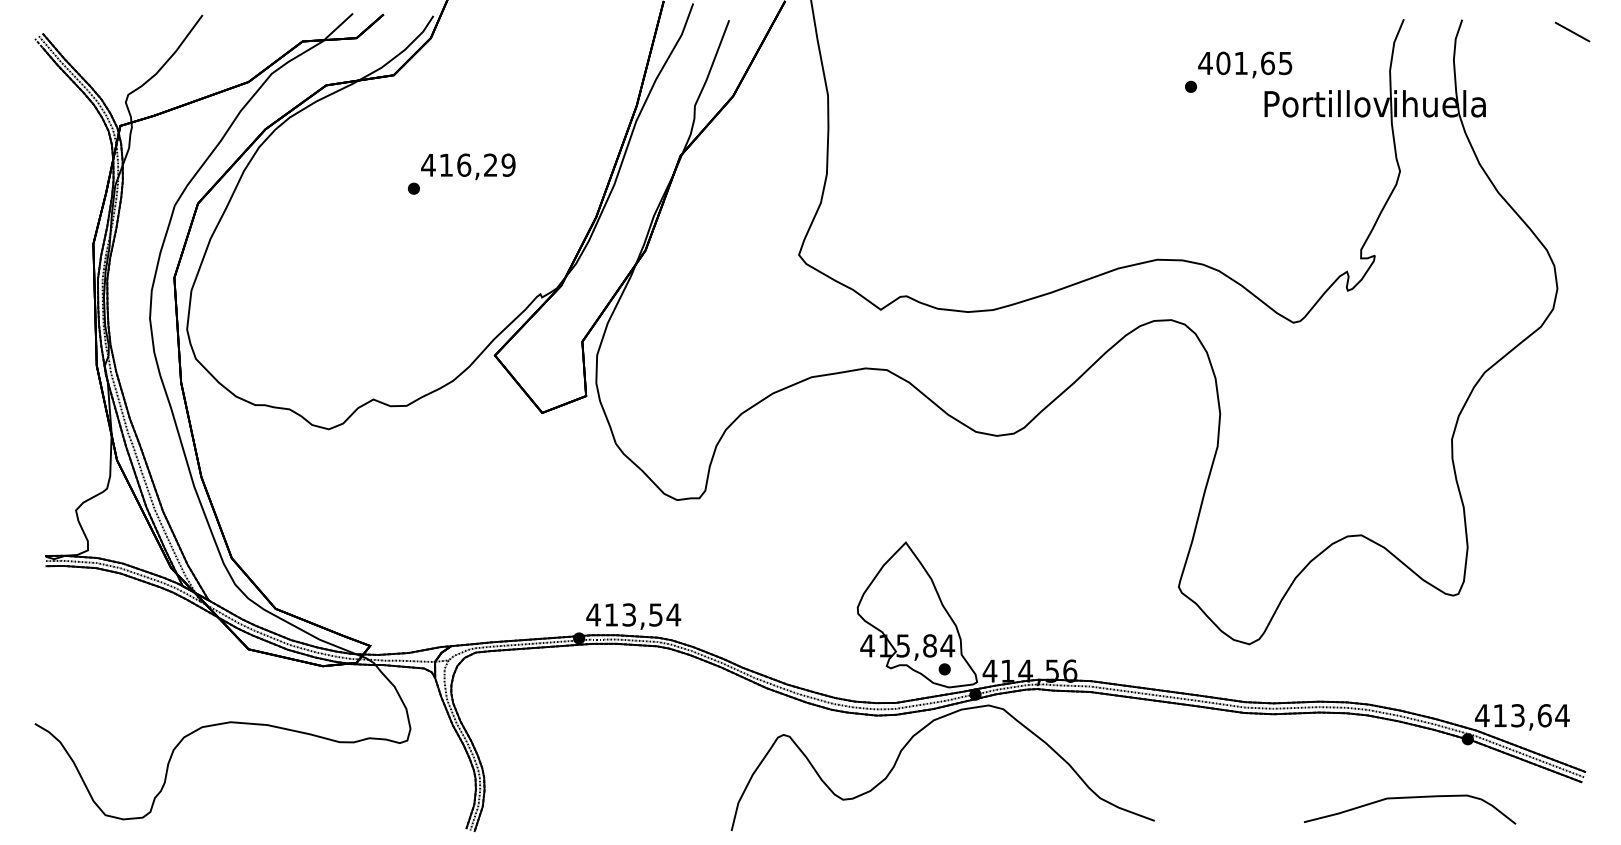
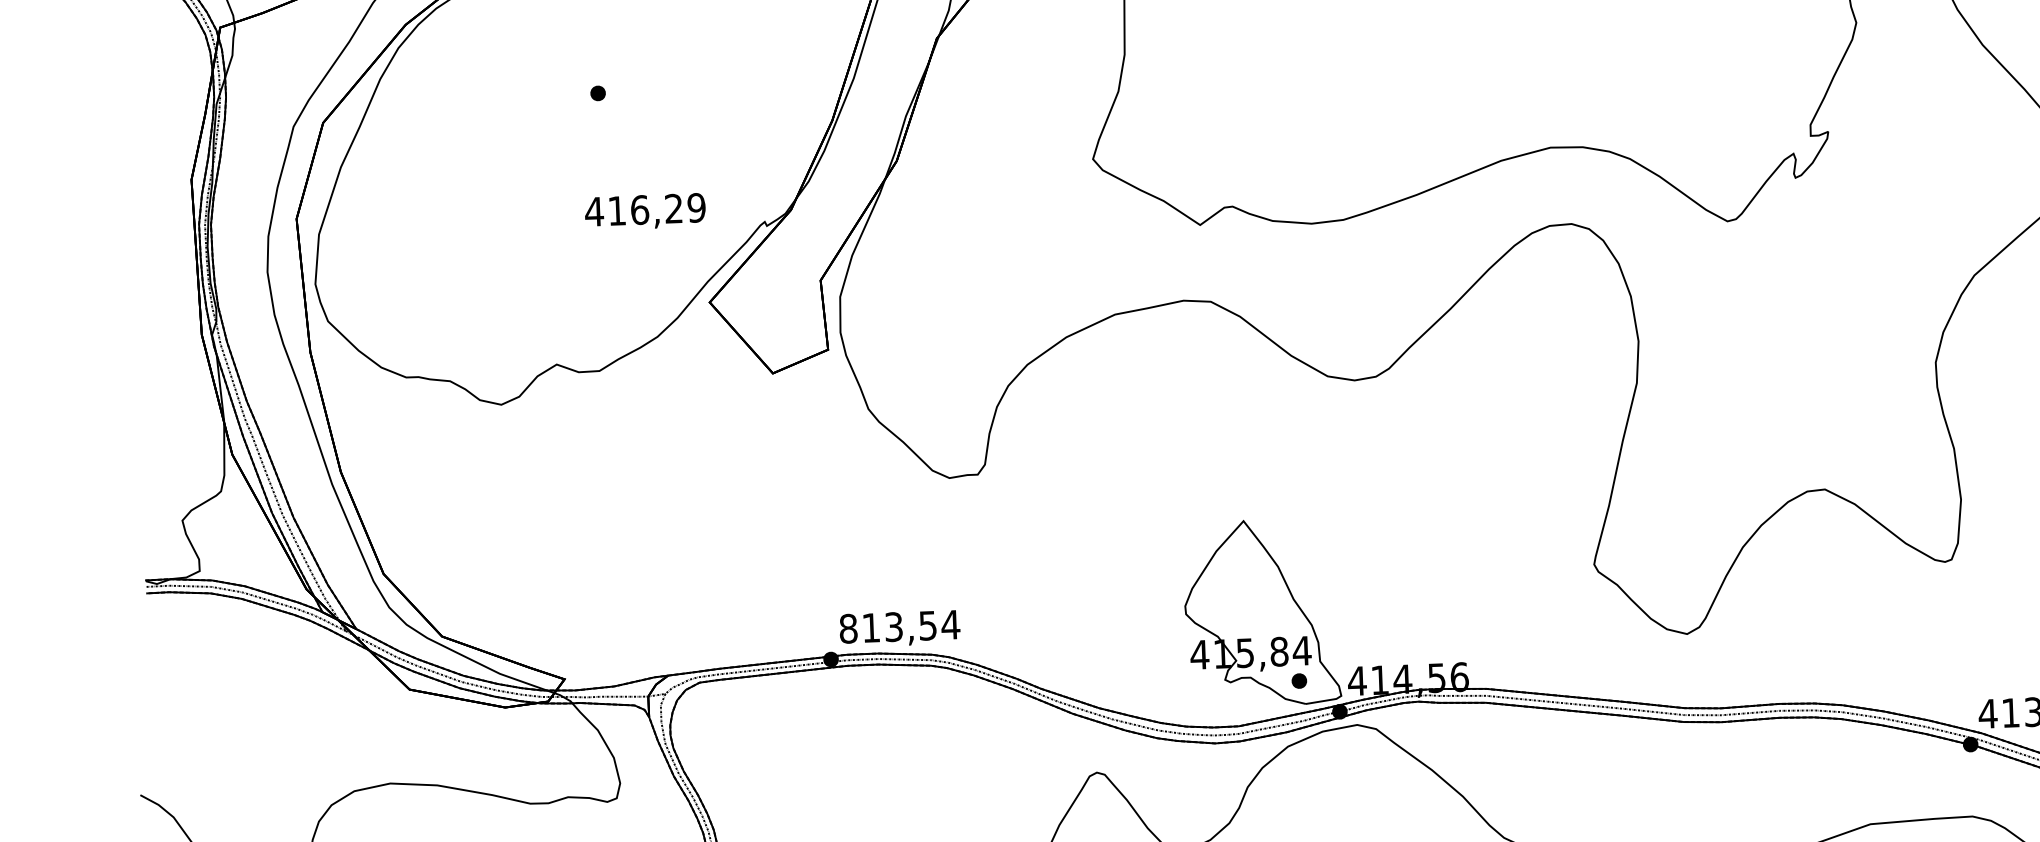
text: (468, 166) -> (645, 211), moved
text: (593, 614) -> (848, 628), 413,54 -> 813,54

